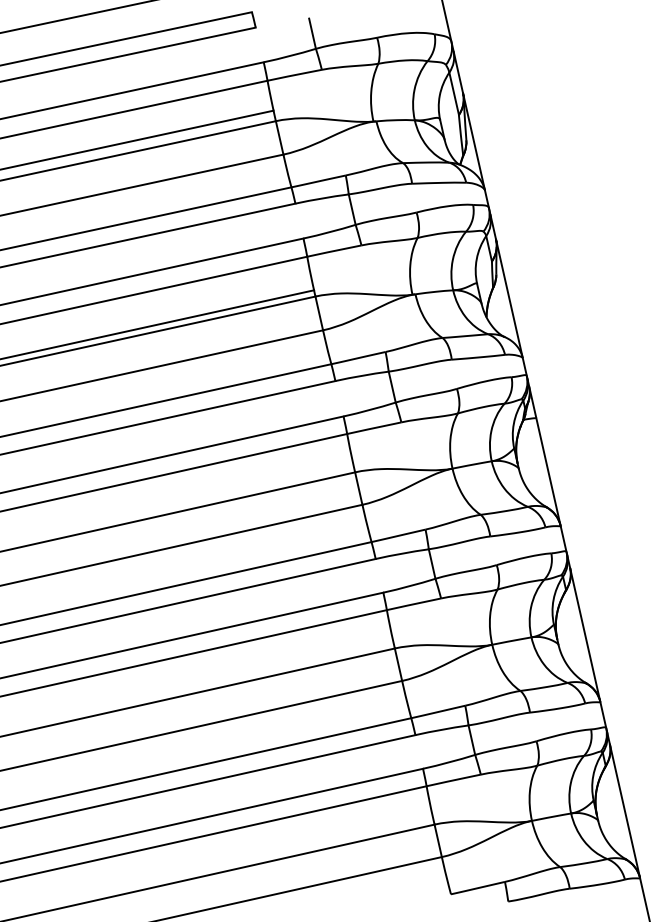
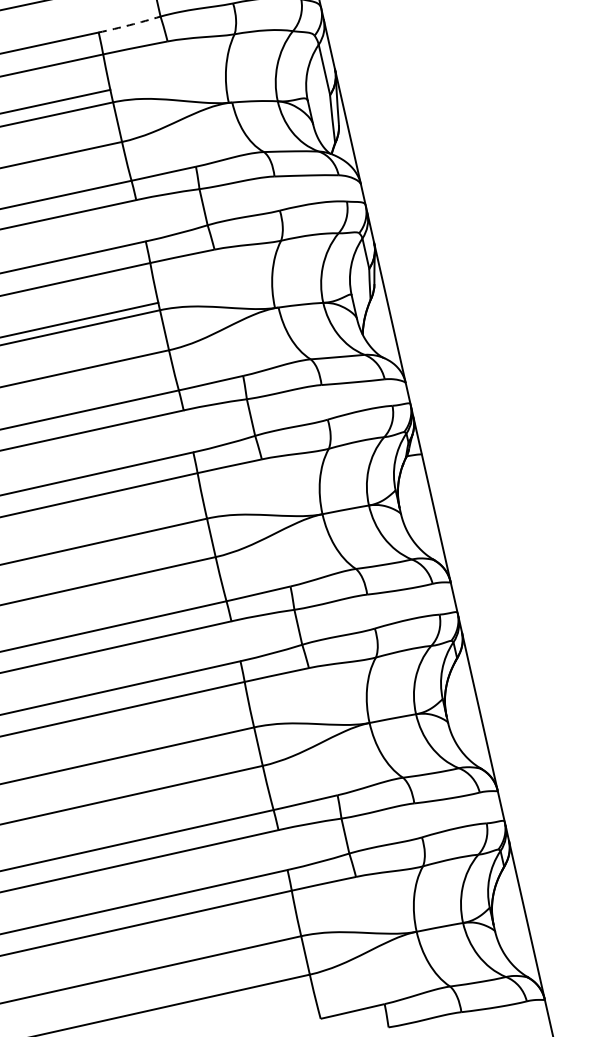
arc: (289, 56) -> (129, 25), solid -> dashed

